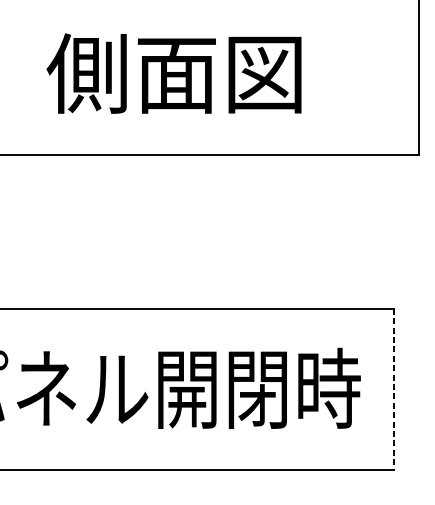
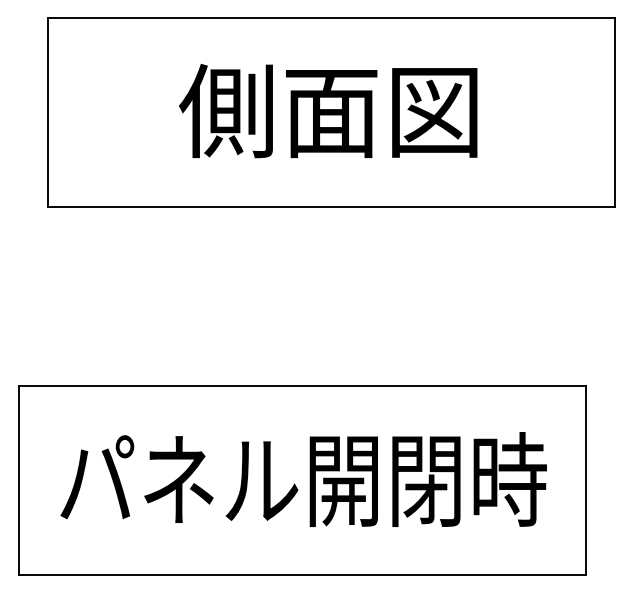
line: (393, 390) -> (585, 481), dashed -> solid

